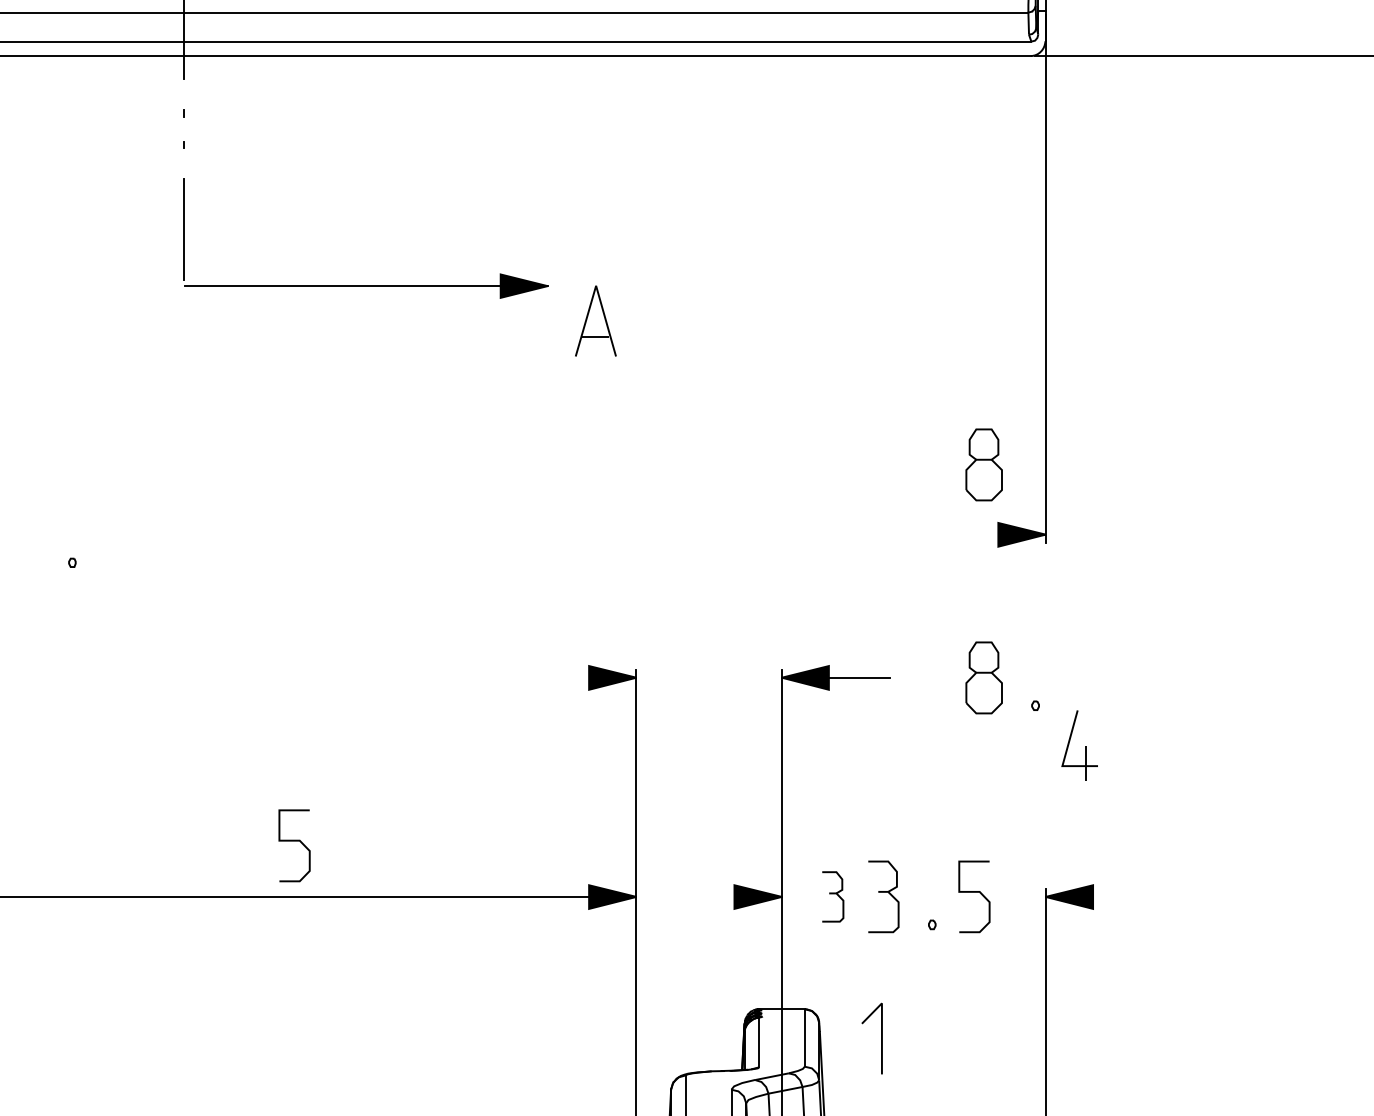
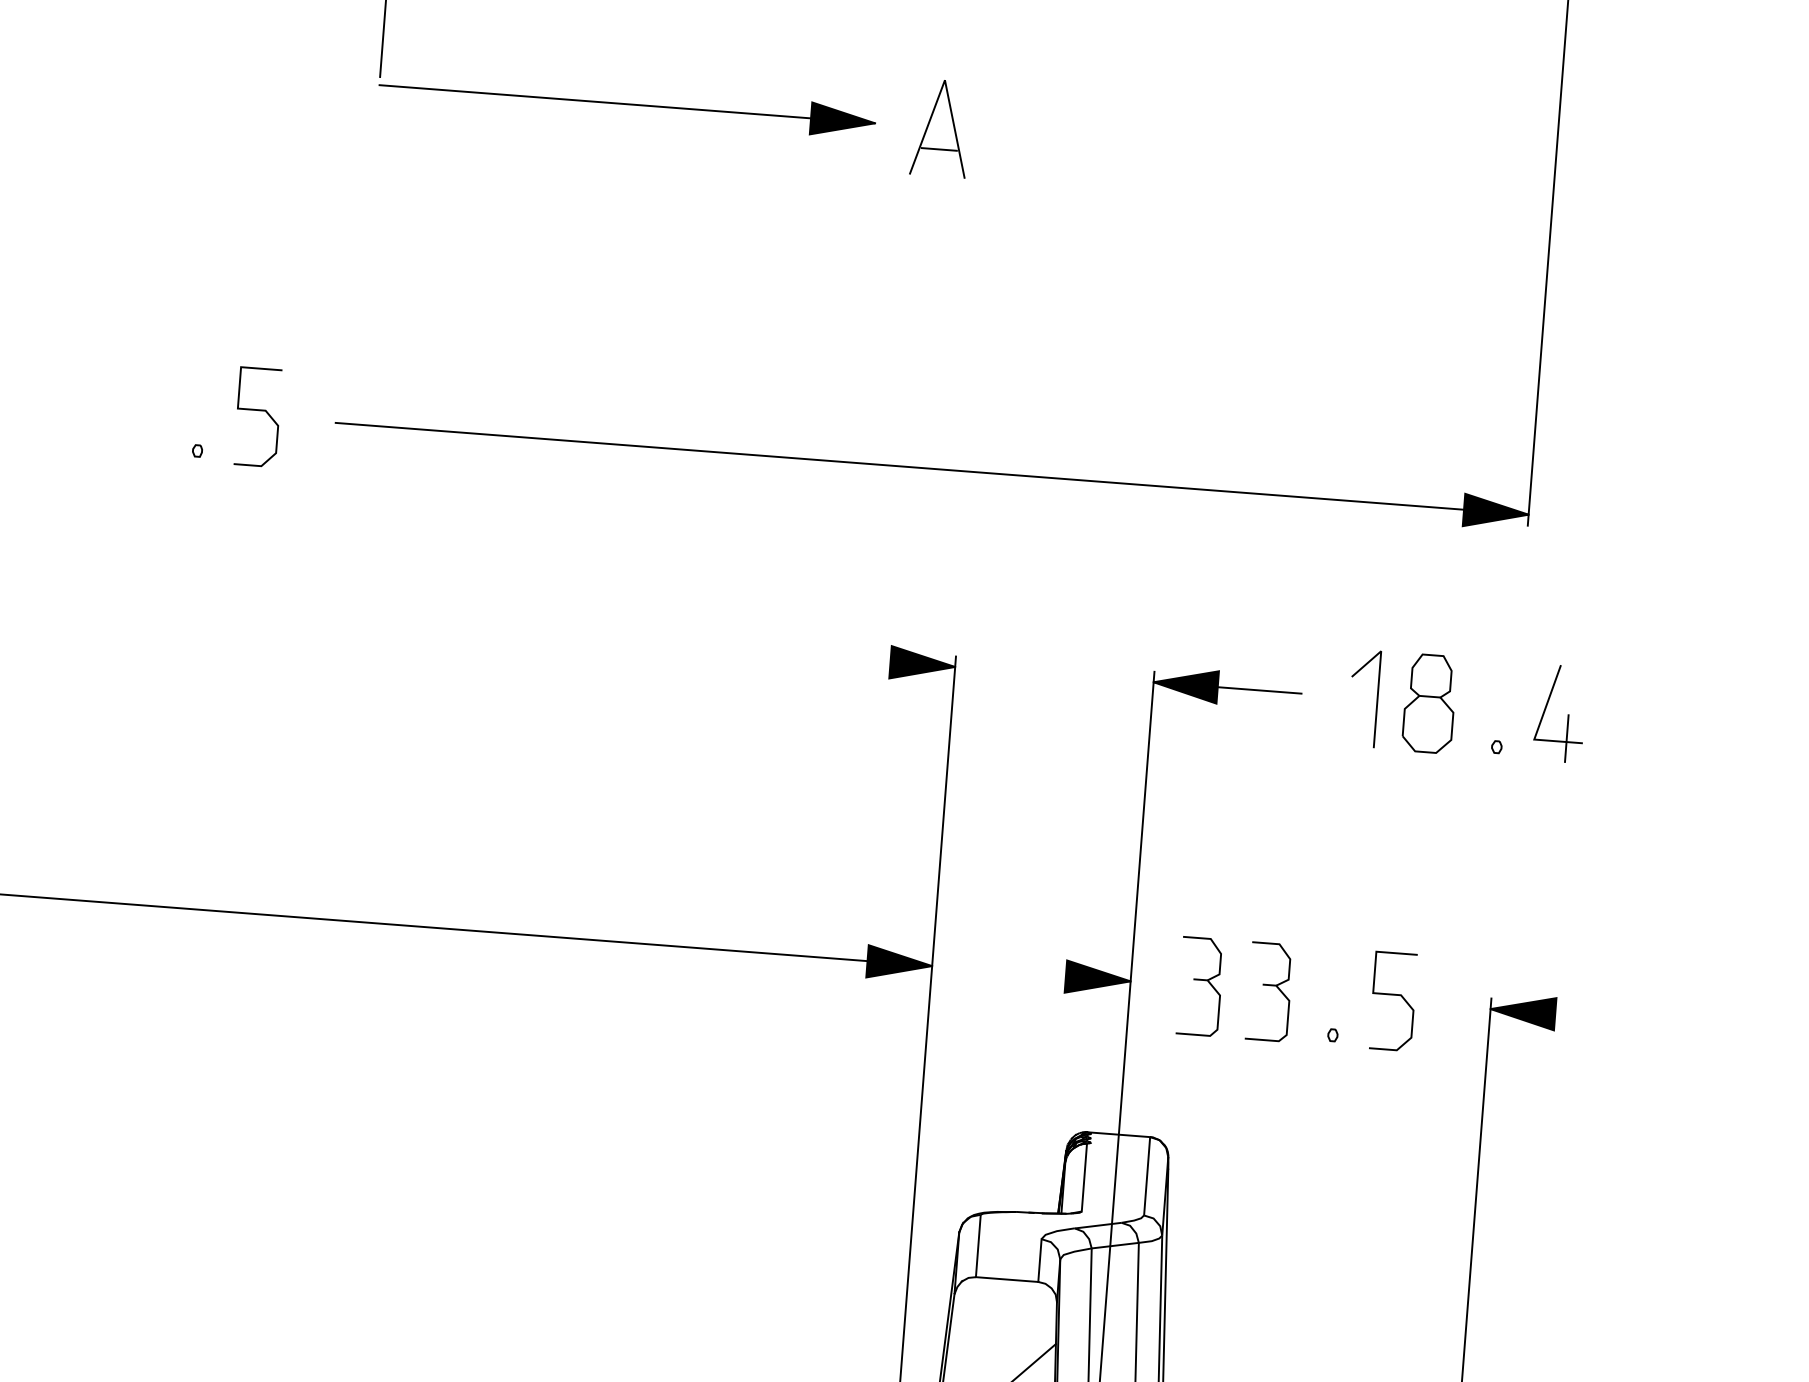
part: (595, 320) -> (940, 127), moved
part: (983, 464) -> (1451, 412), removed
line: (608, 534) -> (932, 468), added
part: (1085, 746) -> (1567, 715), moved
curve: (294, 841) -> (258, 411), moved
part: (832, 896) -> (1199, 986), size x1.43
line: (881, 1038) -> (1376, 699), moved

